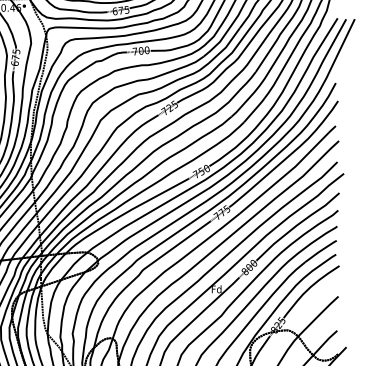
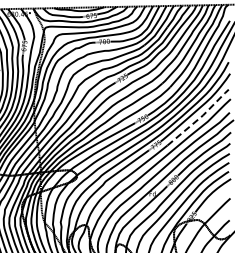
line: (291, 169) -> (200, 117), solid -> dashed

